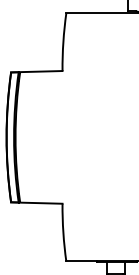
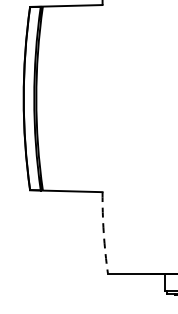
arc: (63, 232) -> (103, 232), solid -> dashed

